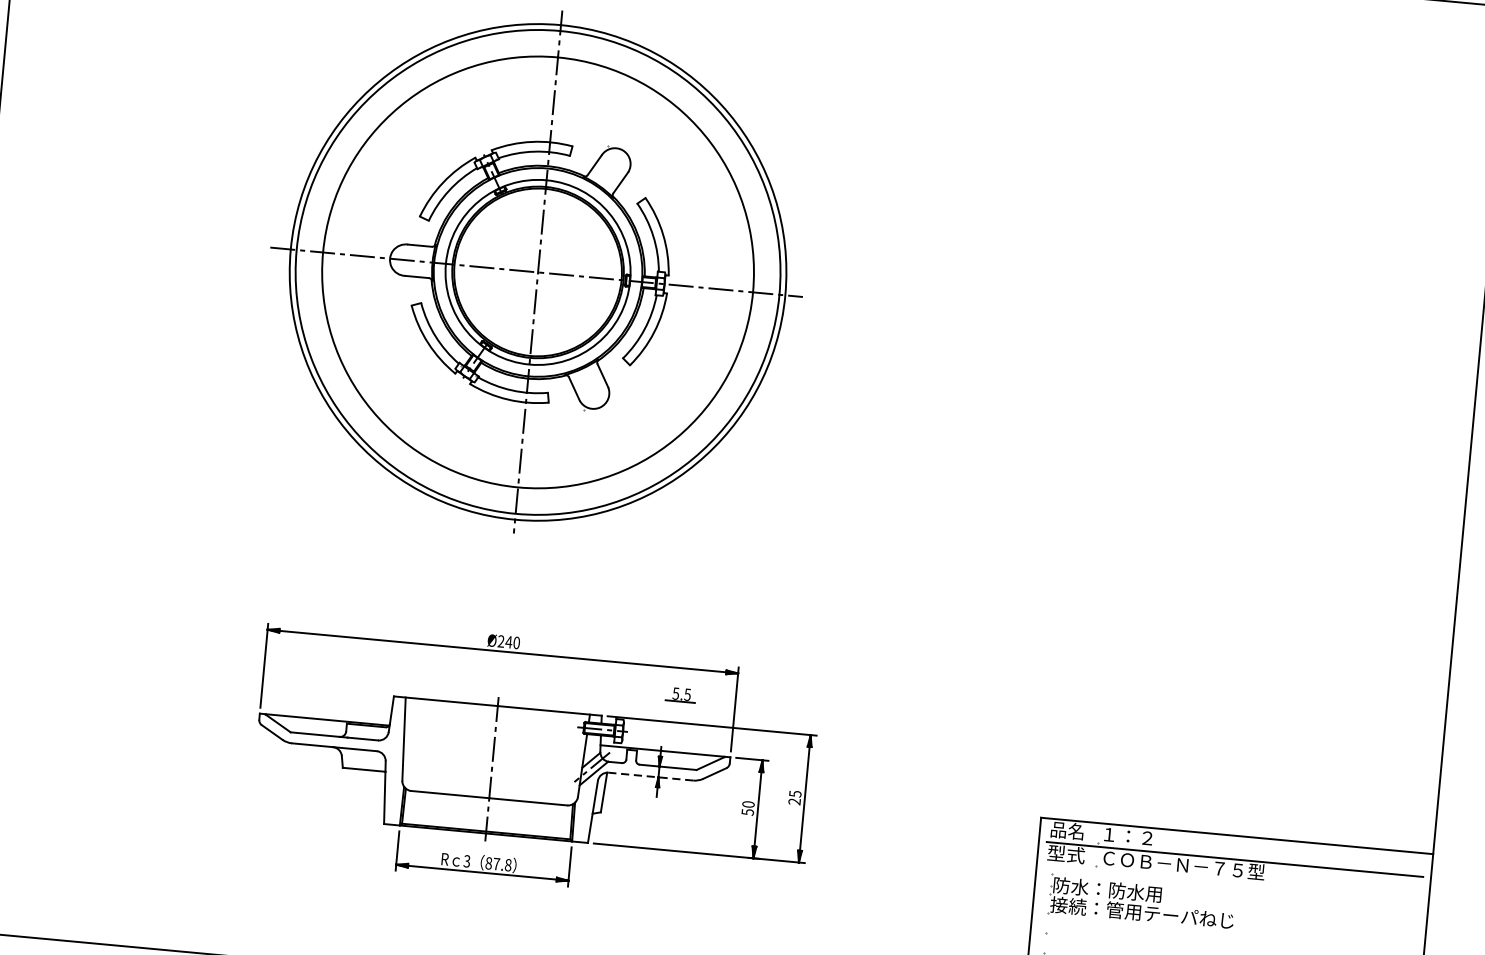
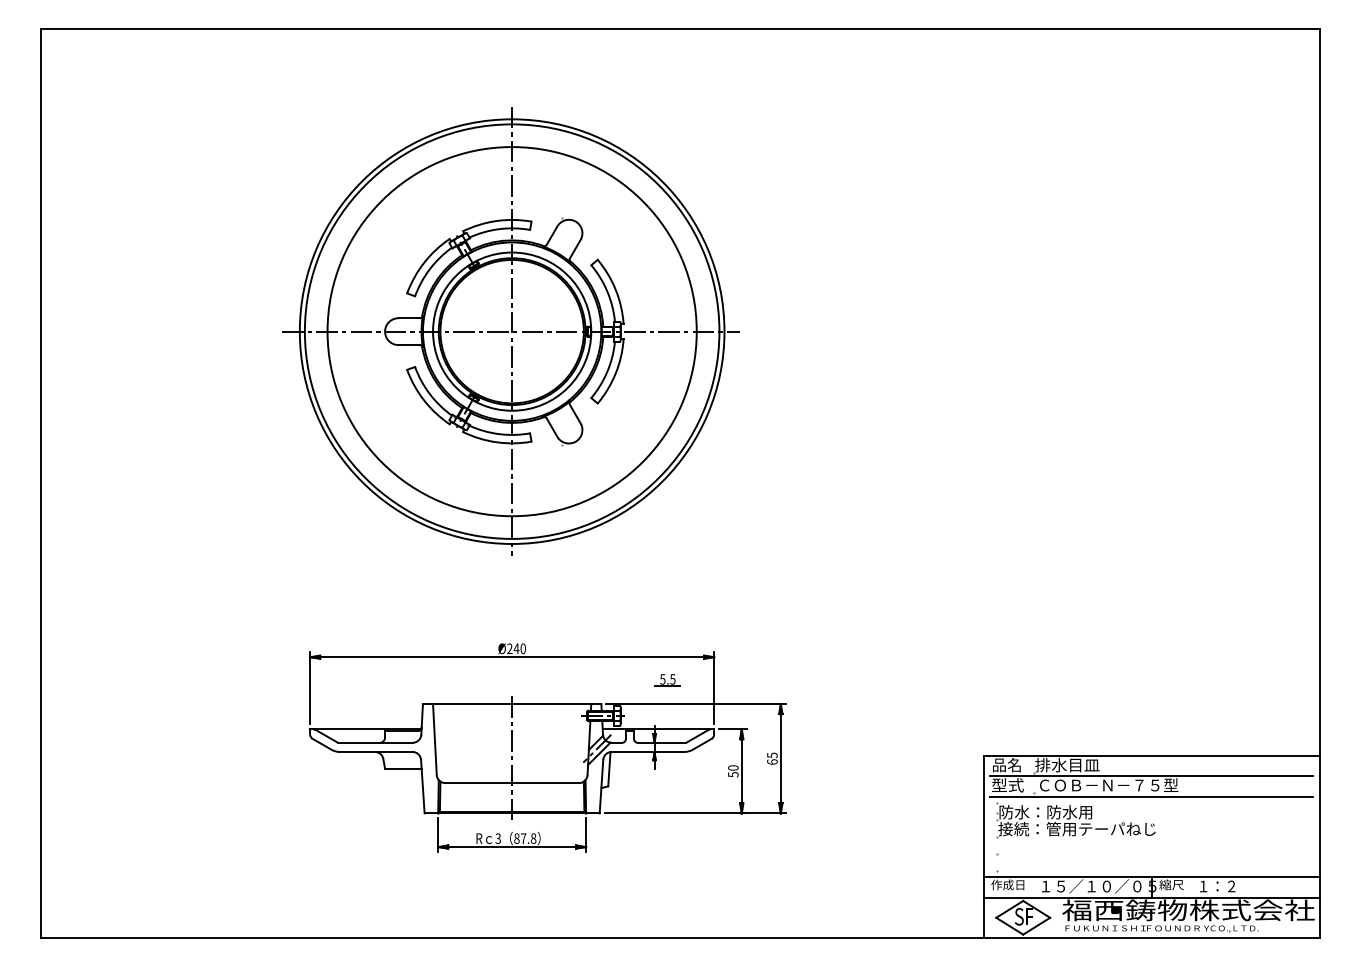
line: (650, 776) -> (647, 751), dashed -> solid
text: (794, 801) -> (772, 761), 25 -> 65
text: (1138, 836) -> (1067, 764), １：２ -> 排水目皿
line: (1232, 882) -> (1151, 796), added

